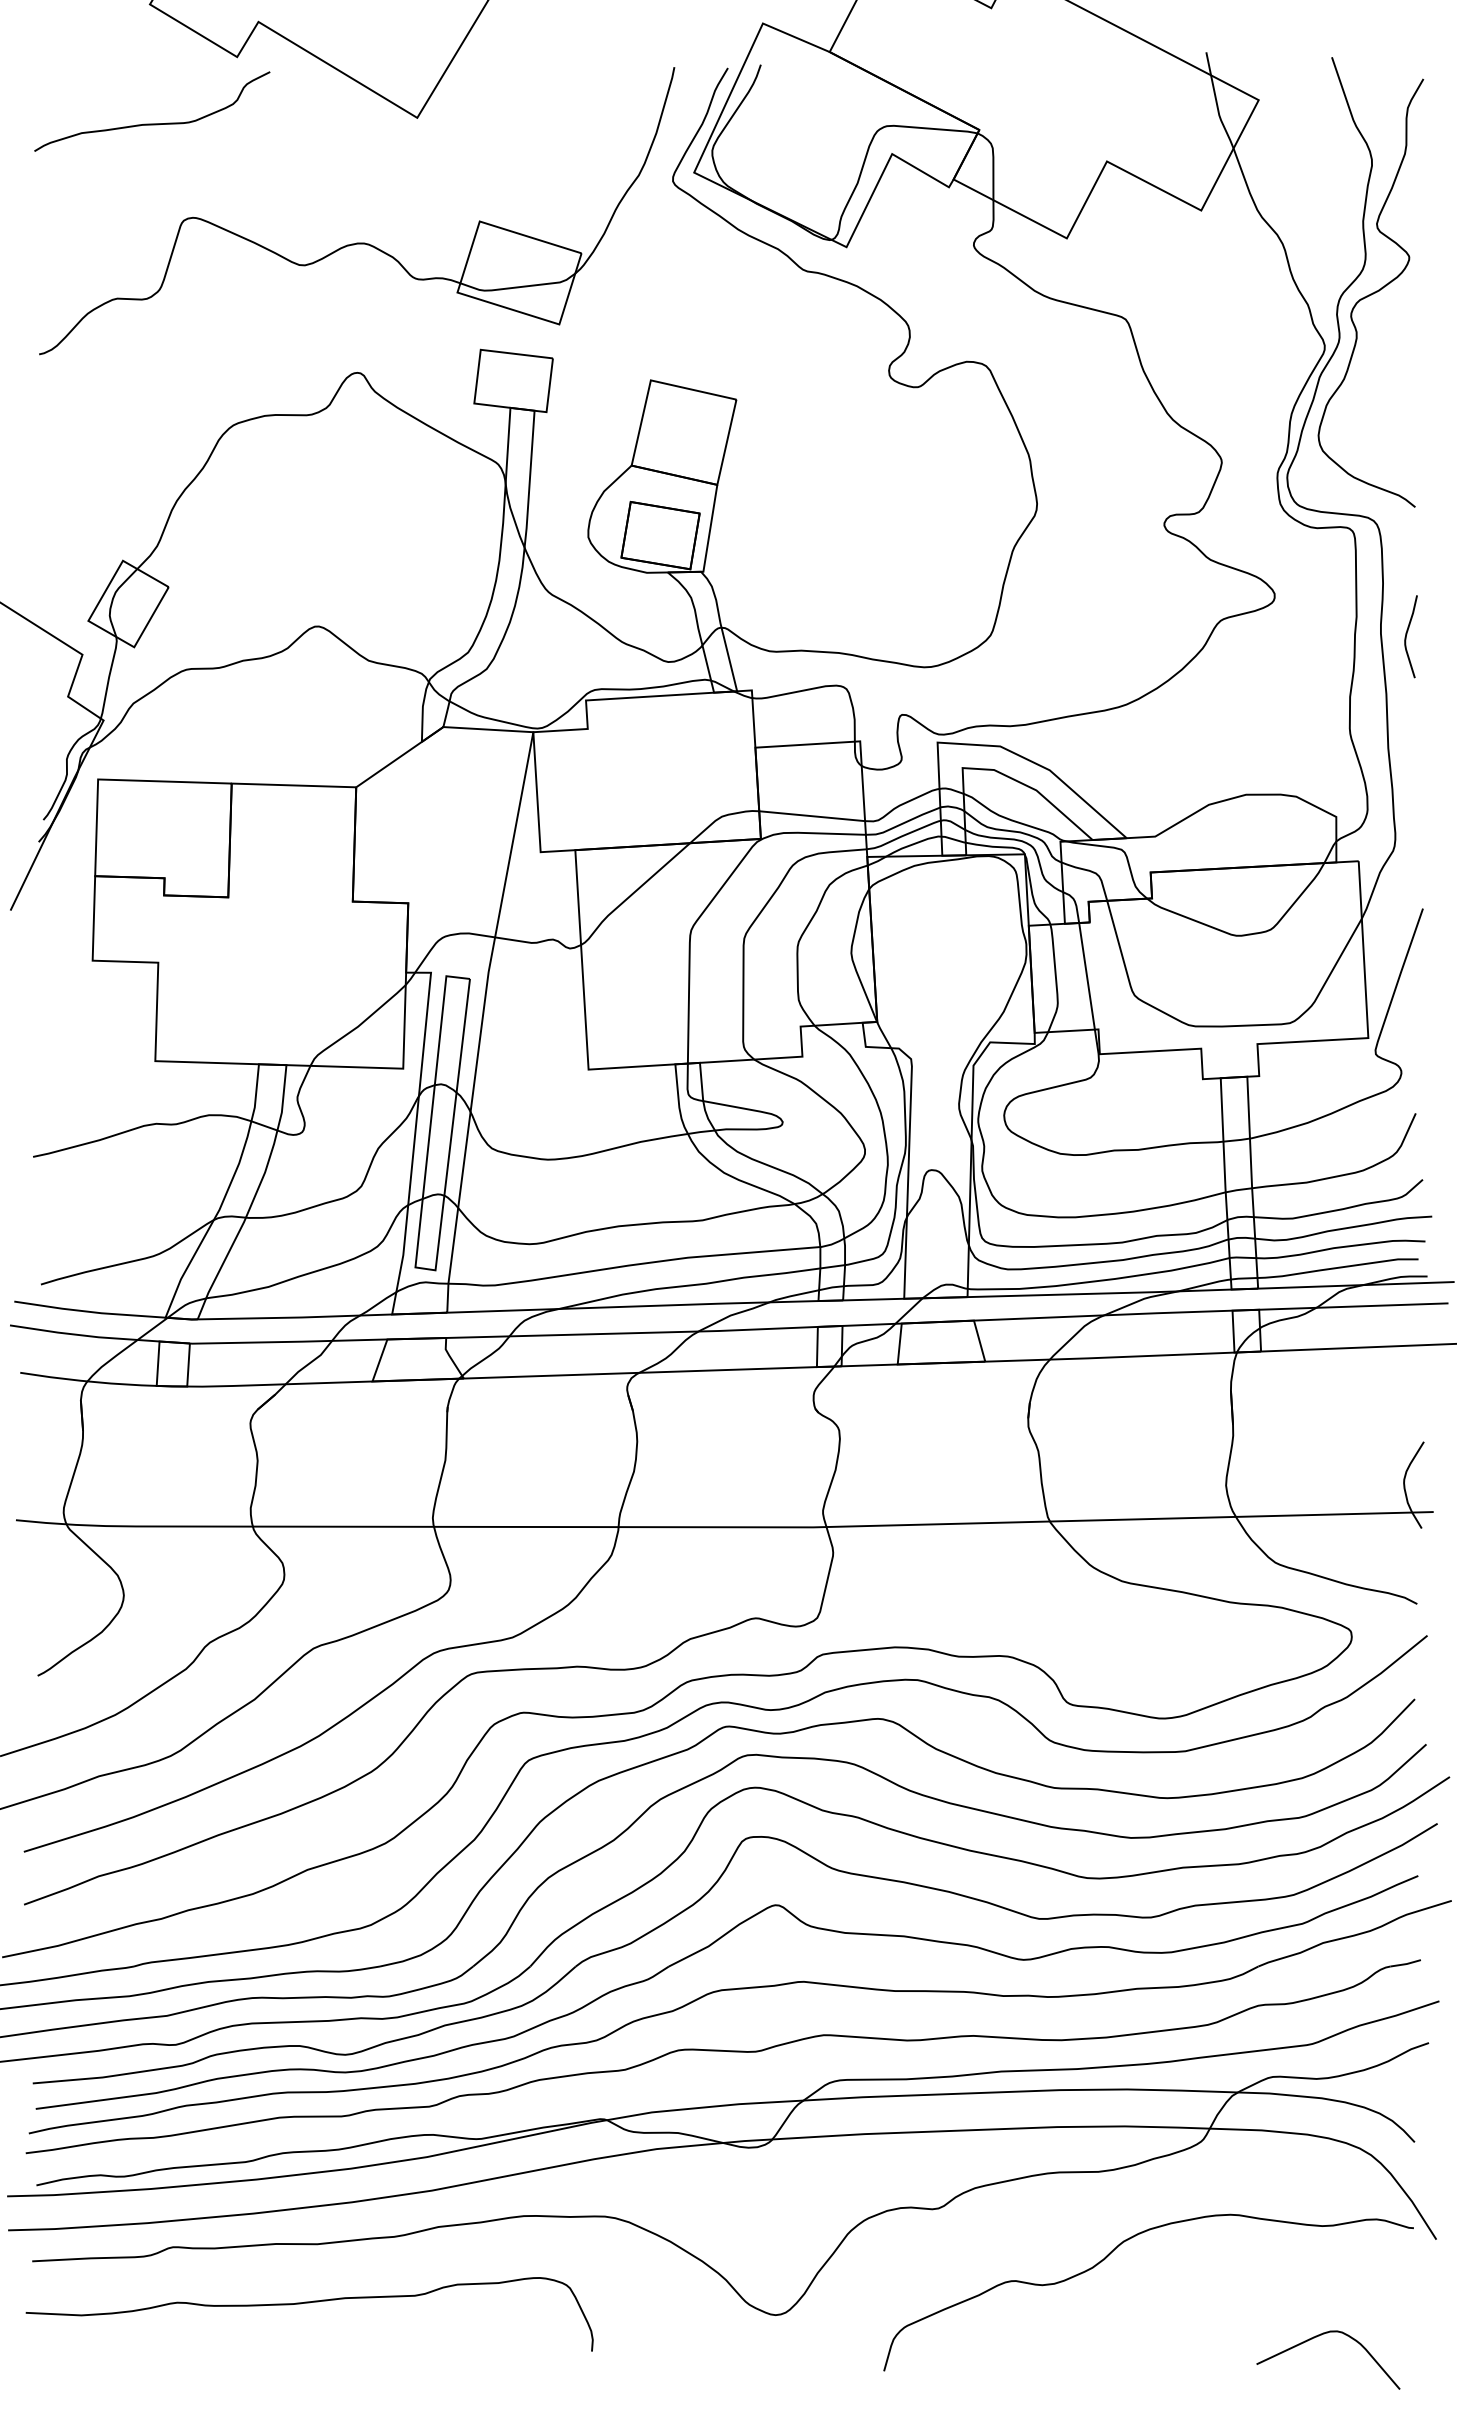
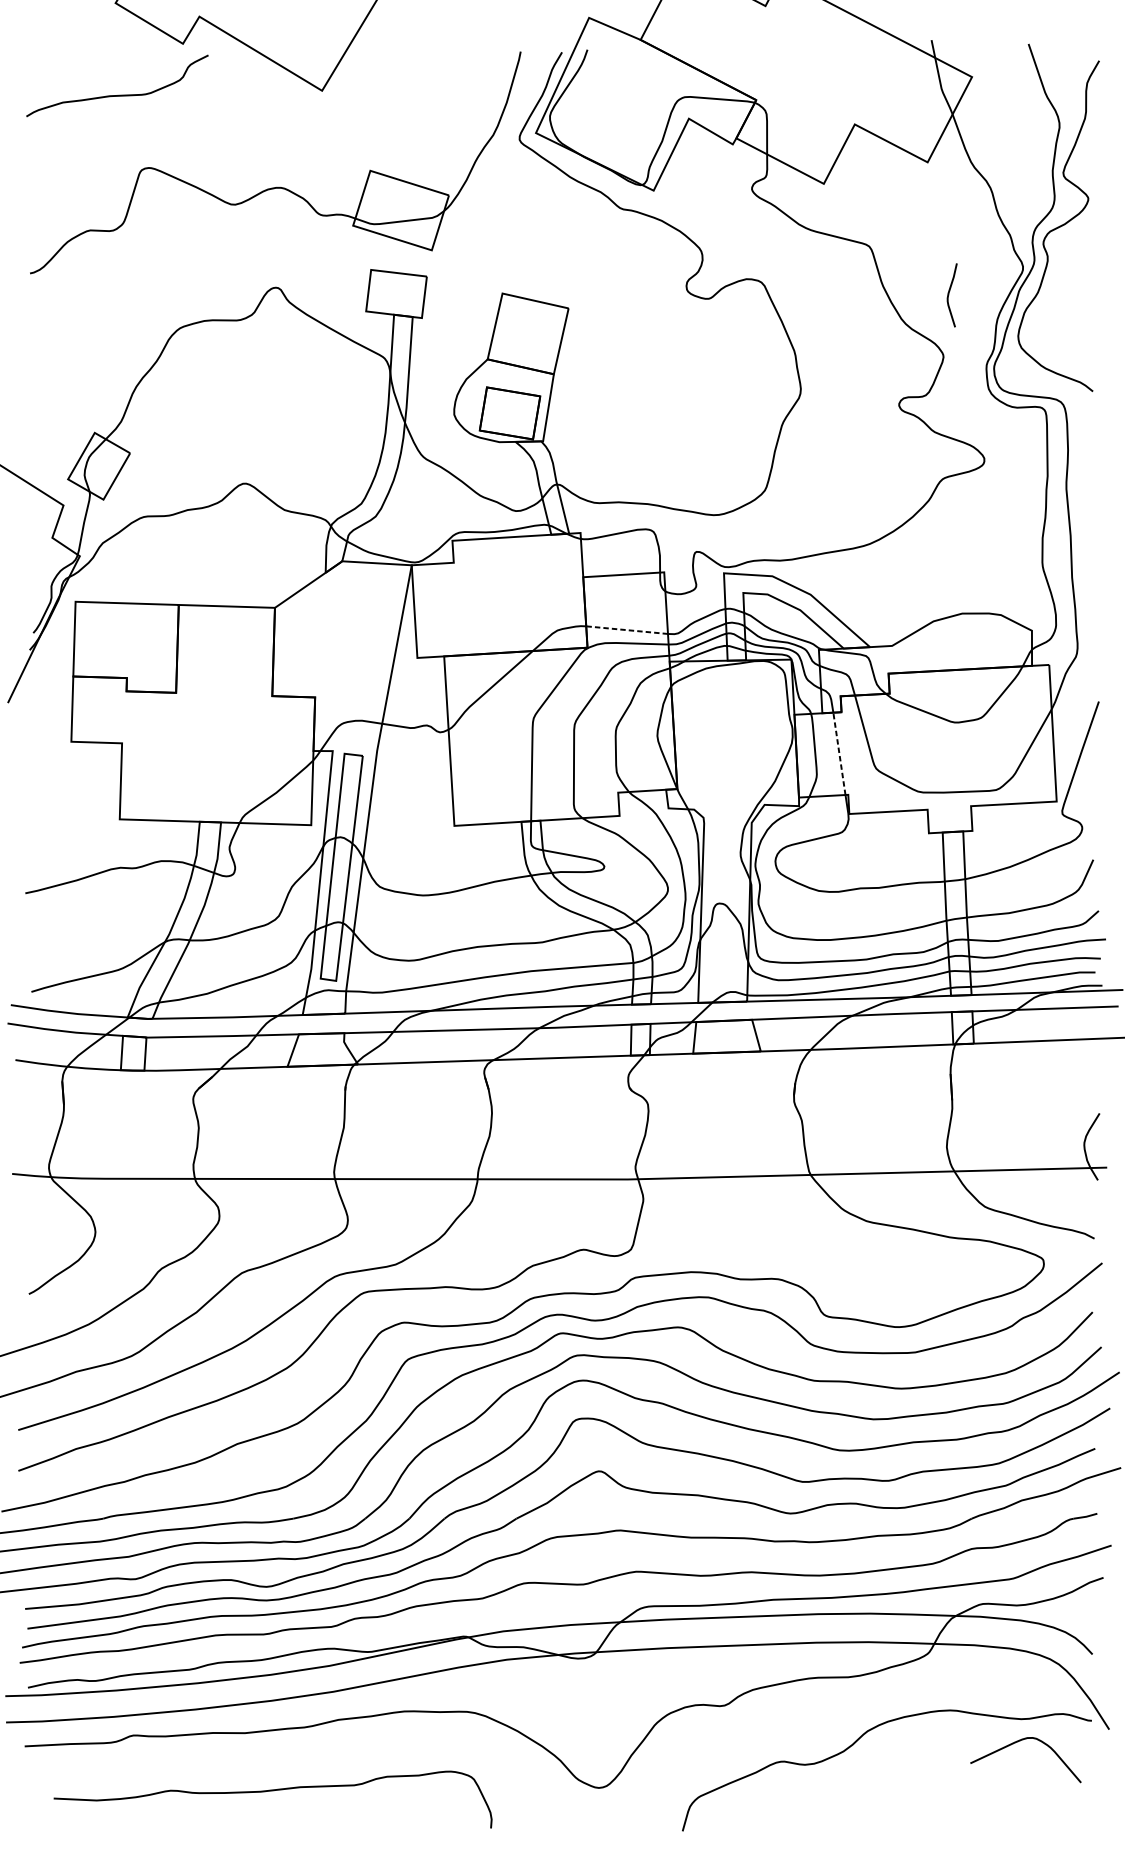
curve: (1407, 634) -> (949, 293), moved
line: (811, 816) -> (626, 630), solid -> dashed
line: (1087, 976) -> (839, 753), solid -> dashed
curve: (309, 2303) -> (272, 1791), moved
curve: (1319, 2336) -> (1018, 1741), moved

